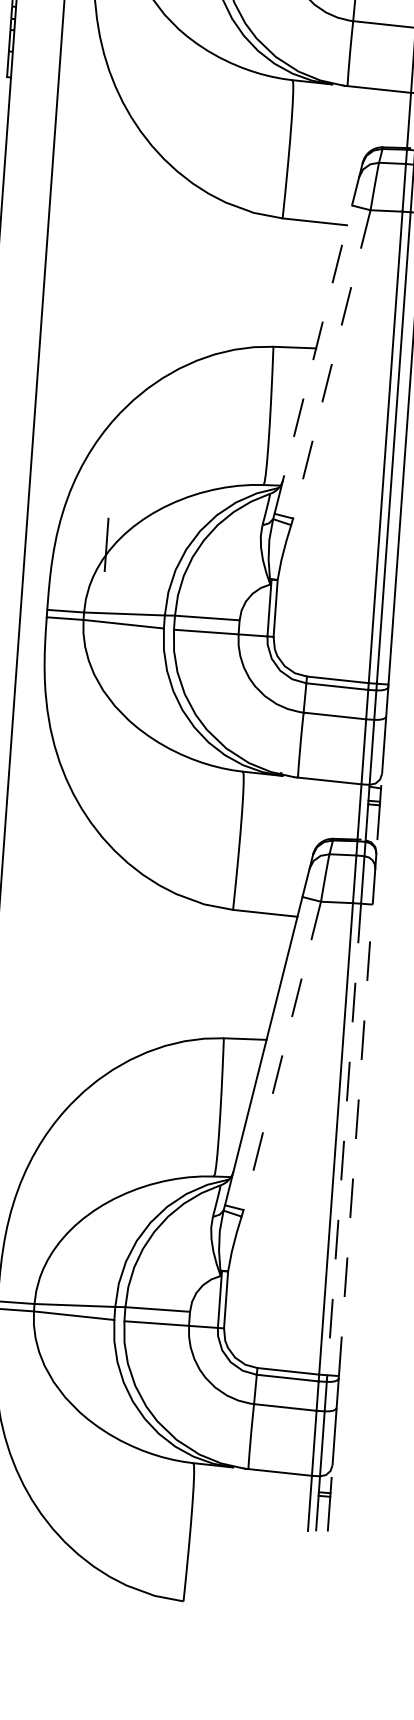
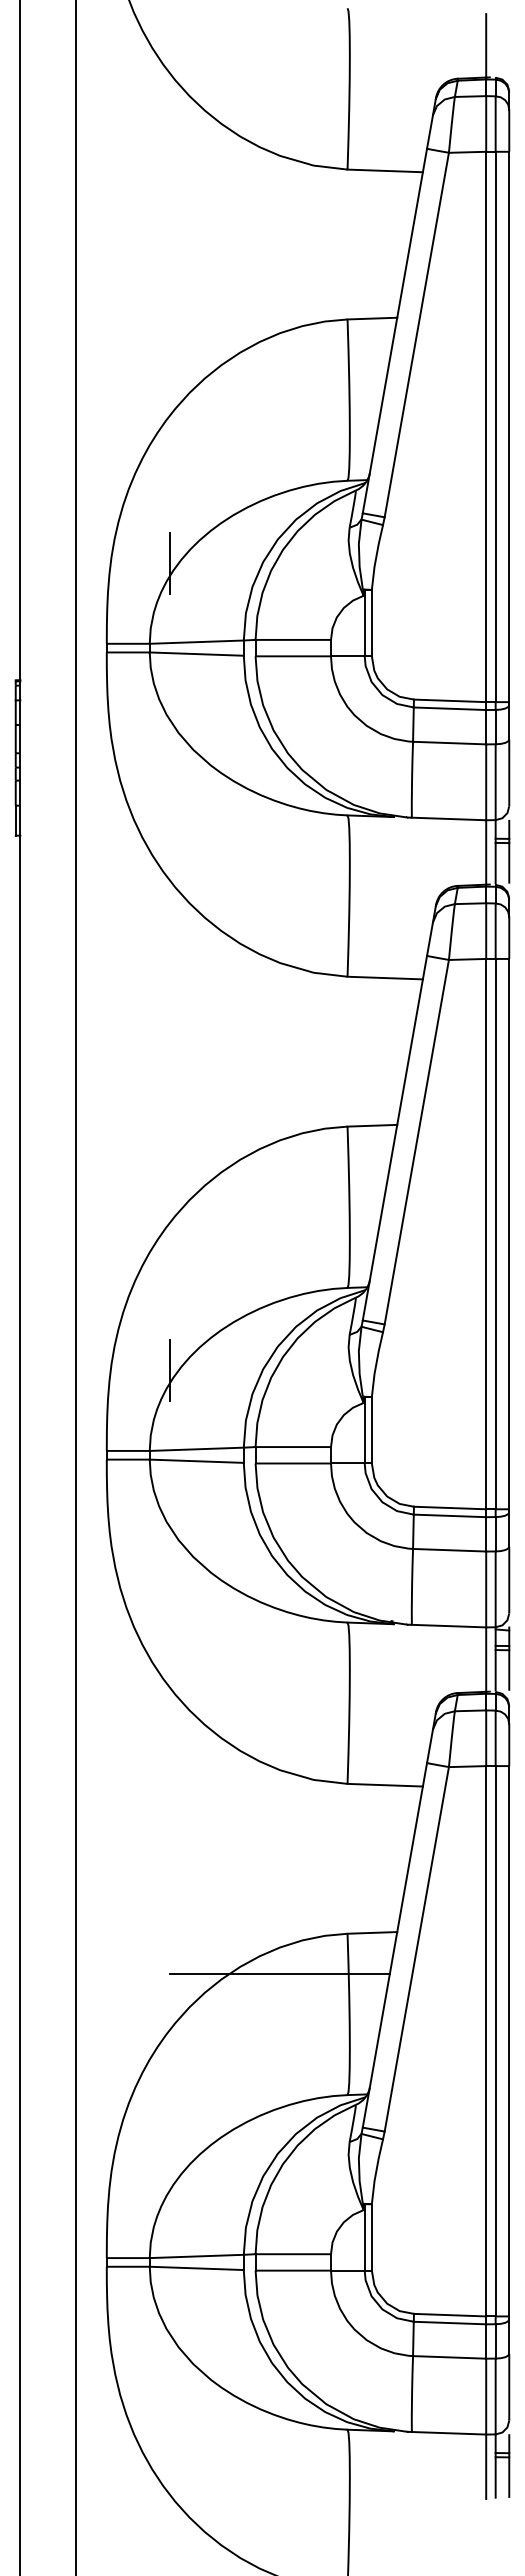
line: (313, 359) -> (394, 1137), dashed -> solid
line: (331, 364) -> (416, 1142), dashed -> solid
line: (282, 1056) -> (416, 1949), dashed -> solid
line: (163, 1069) -> (279, 1974), added
line: (344, 1139) -> (495, 2041), dashed -> solid
line: (356, 1139) -> (509, 2040), dashed -> solid

